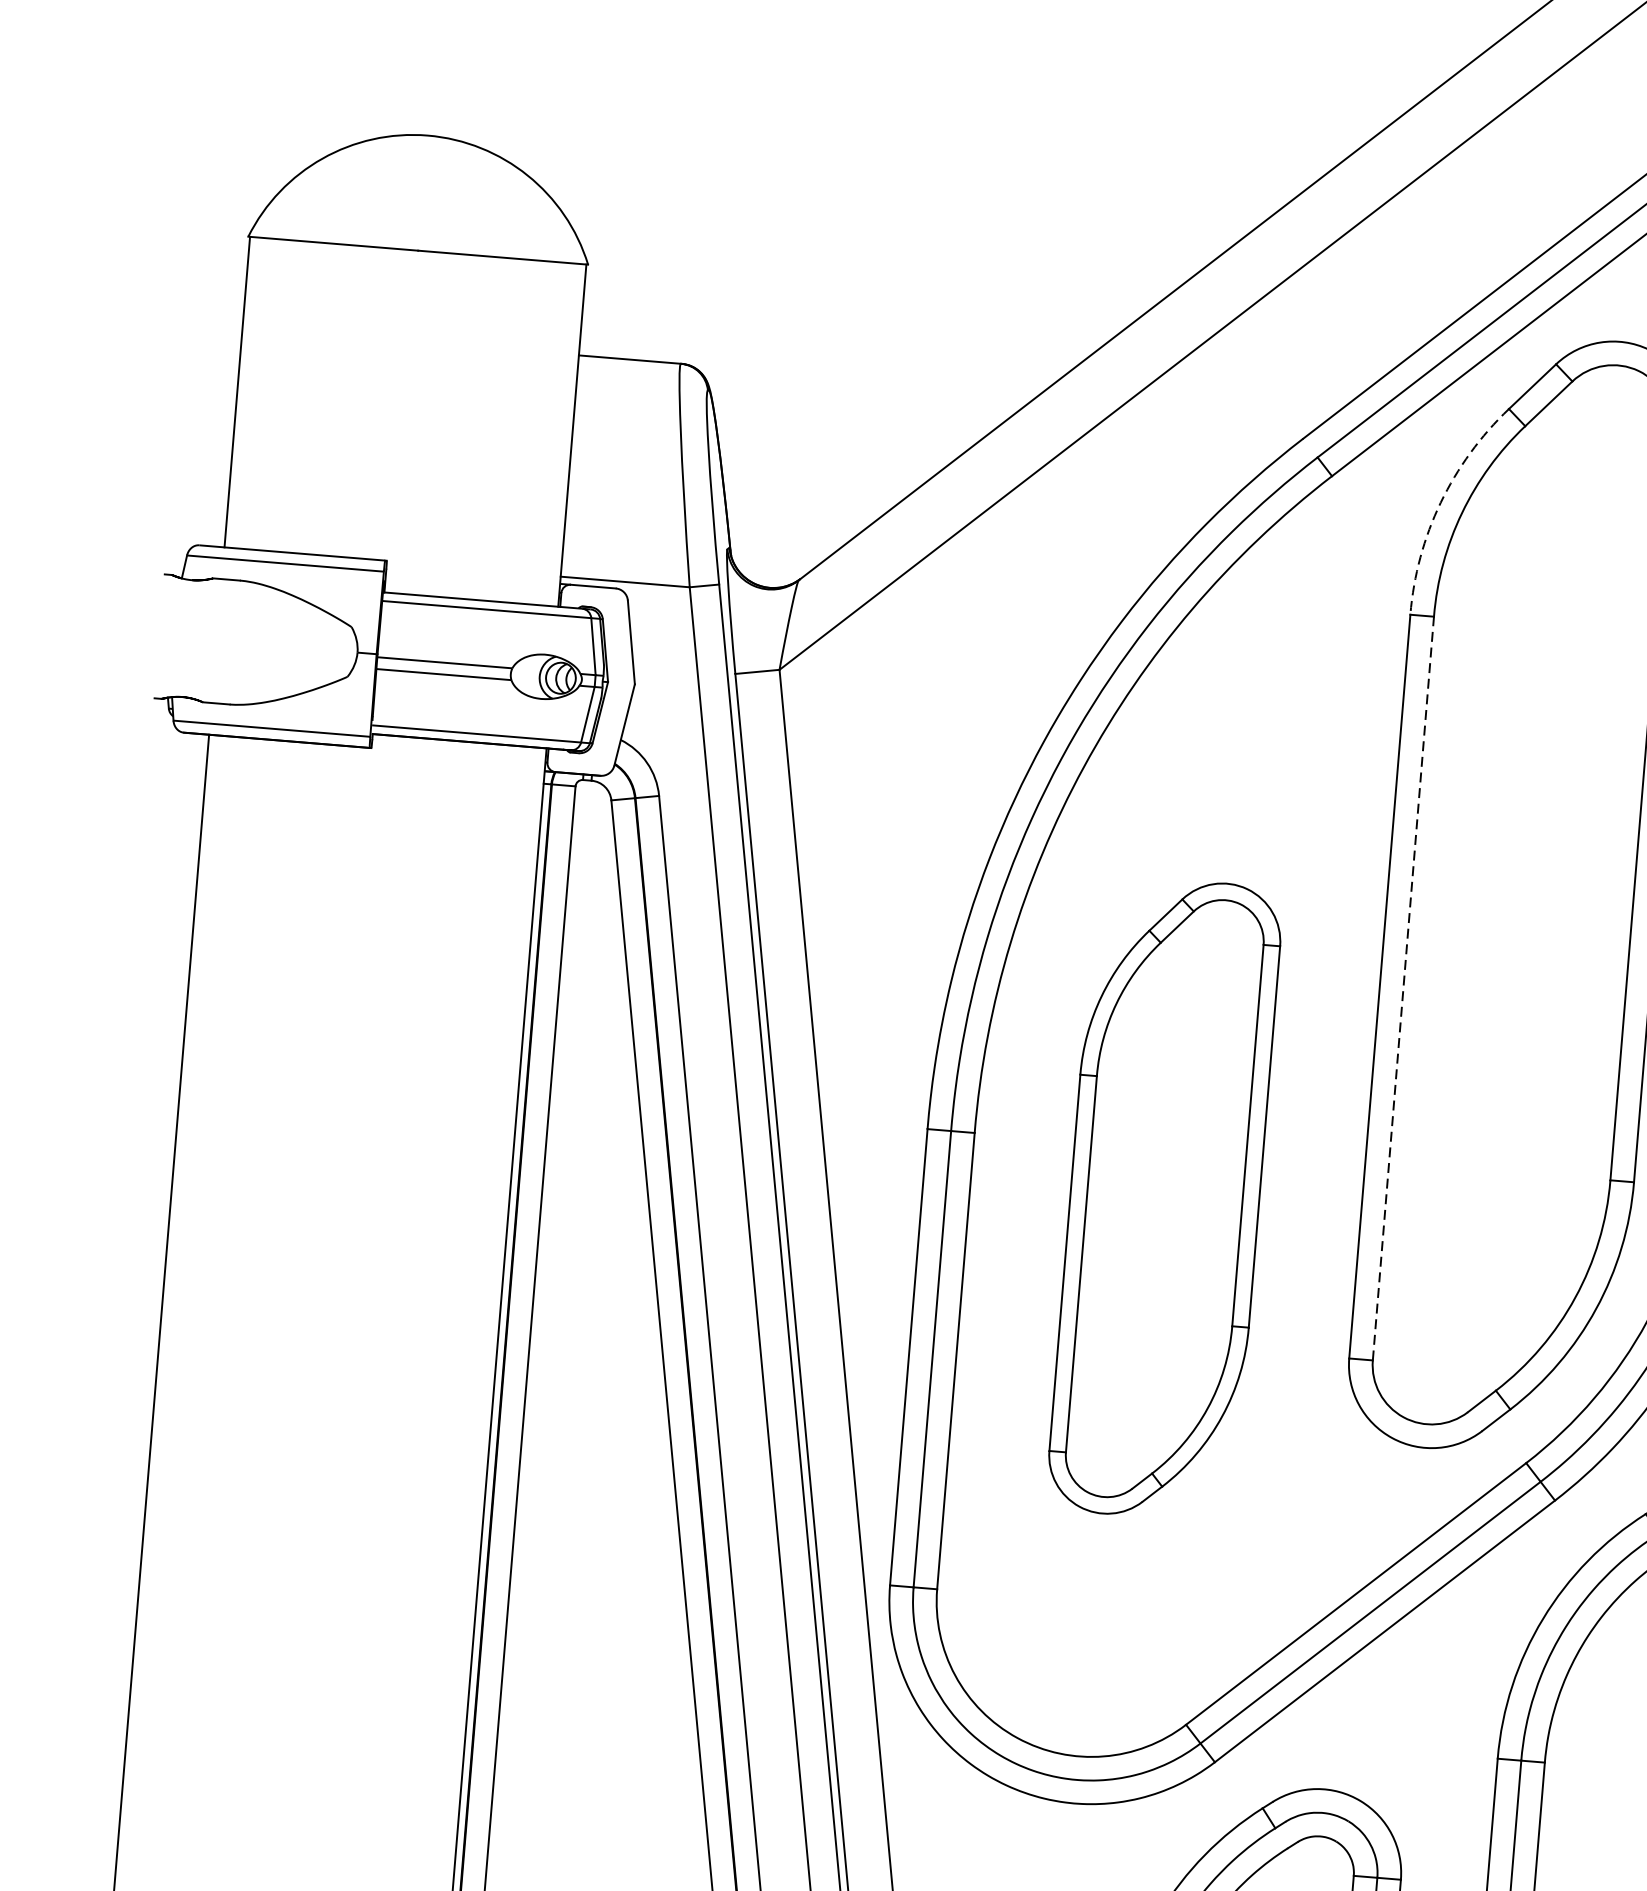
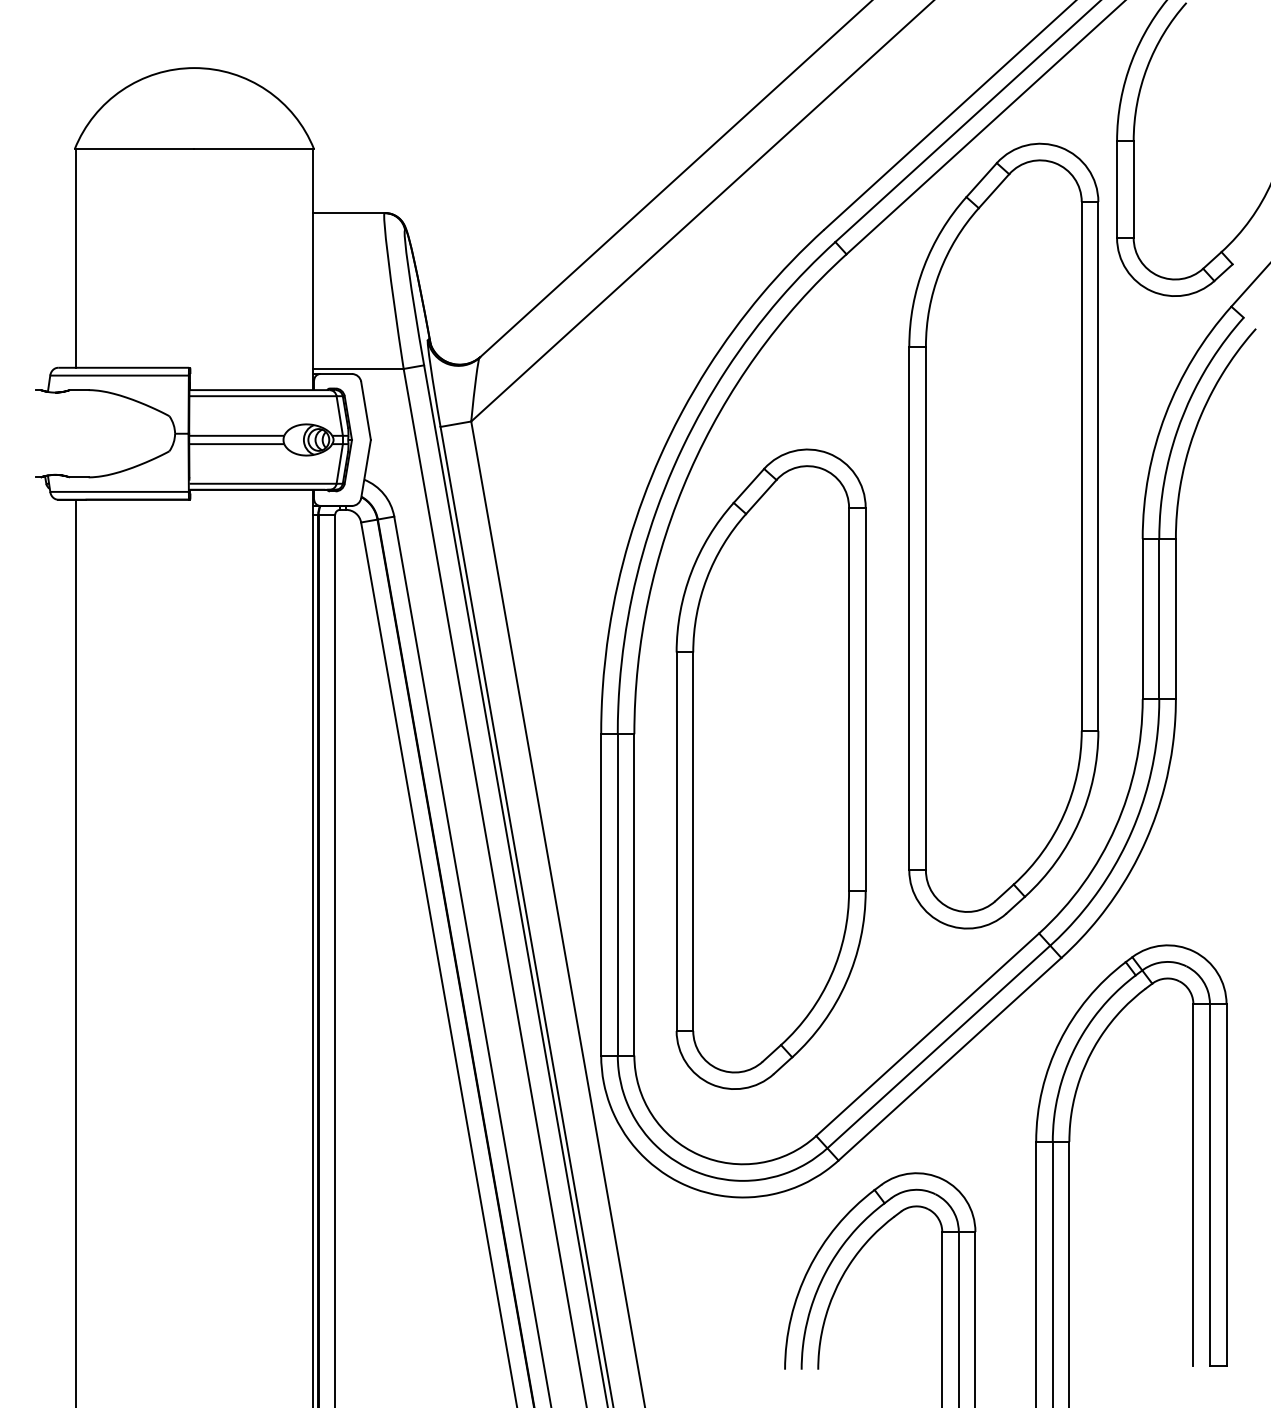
arc: (1441, 502) -> (924, 266), dashed -> solid
line: (1402, 988) -> (925, 608), dashed -> solid
part: (1164, 1197) -> (770, 768), size x1.43

